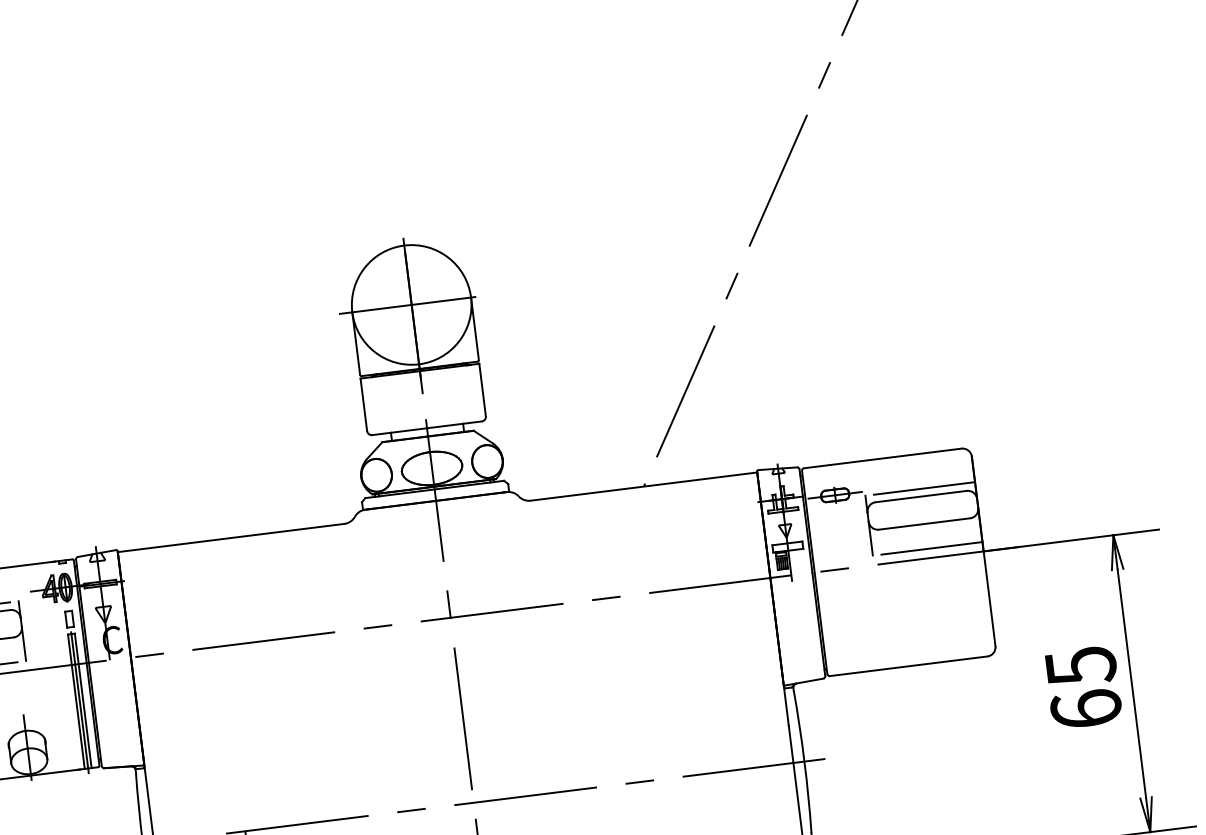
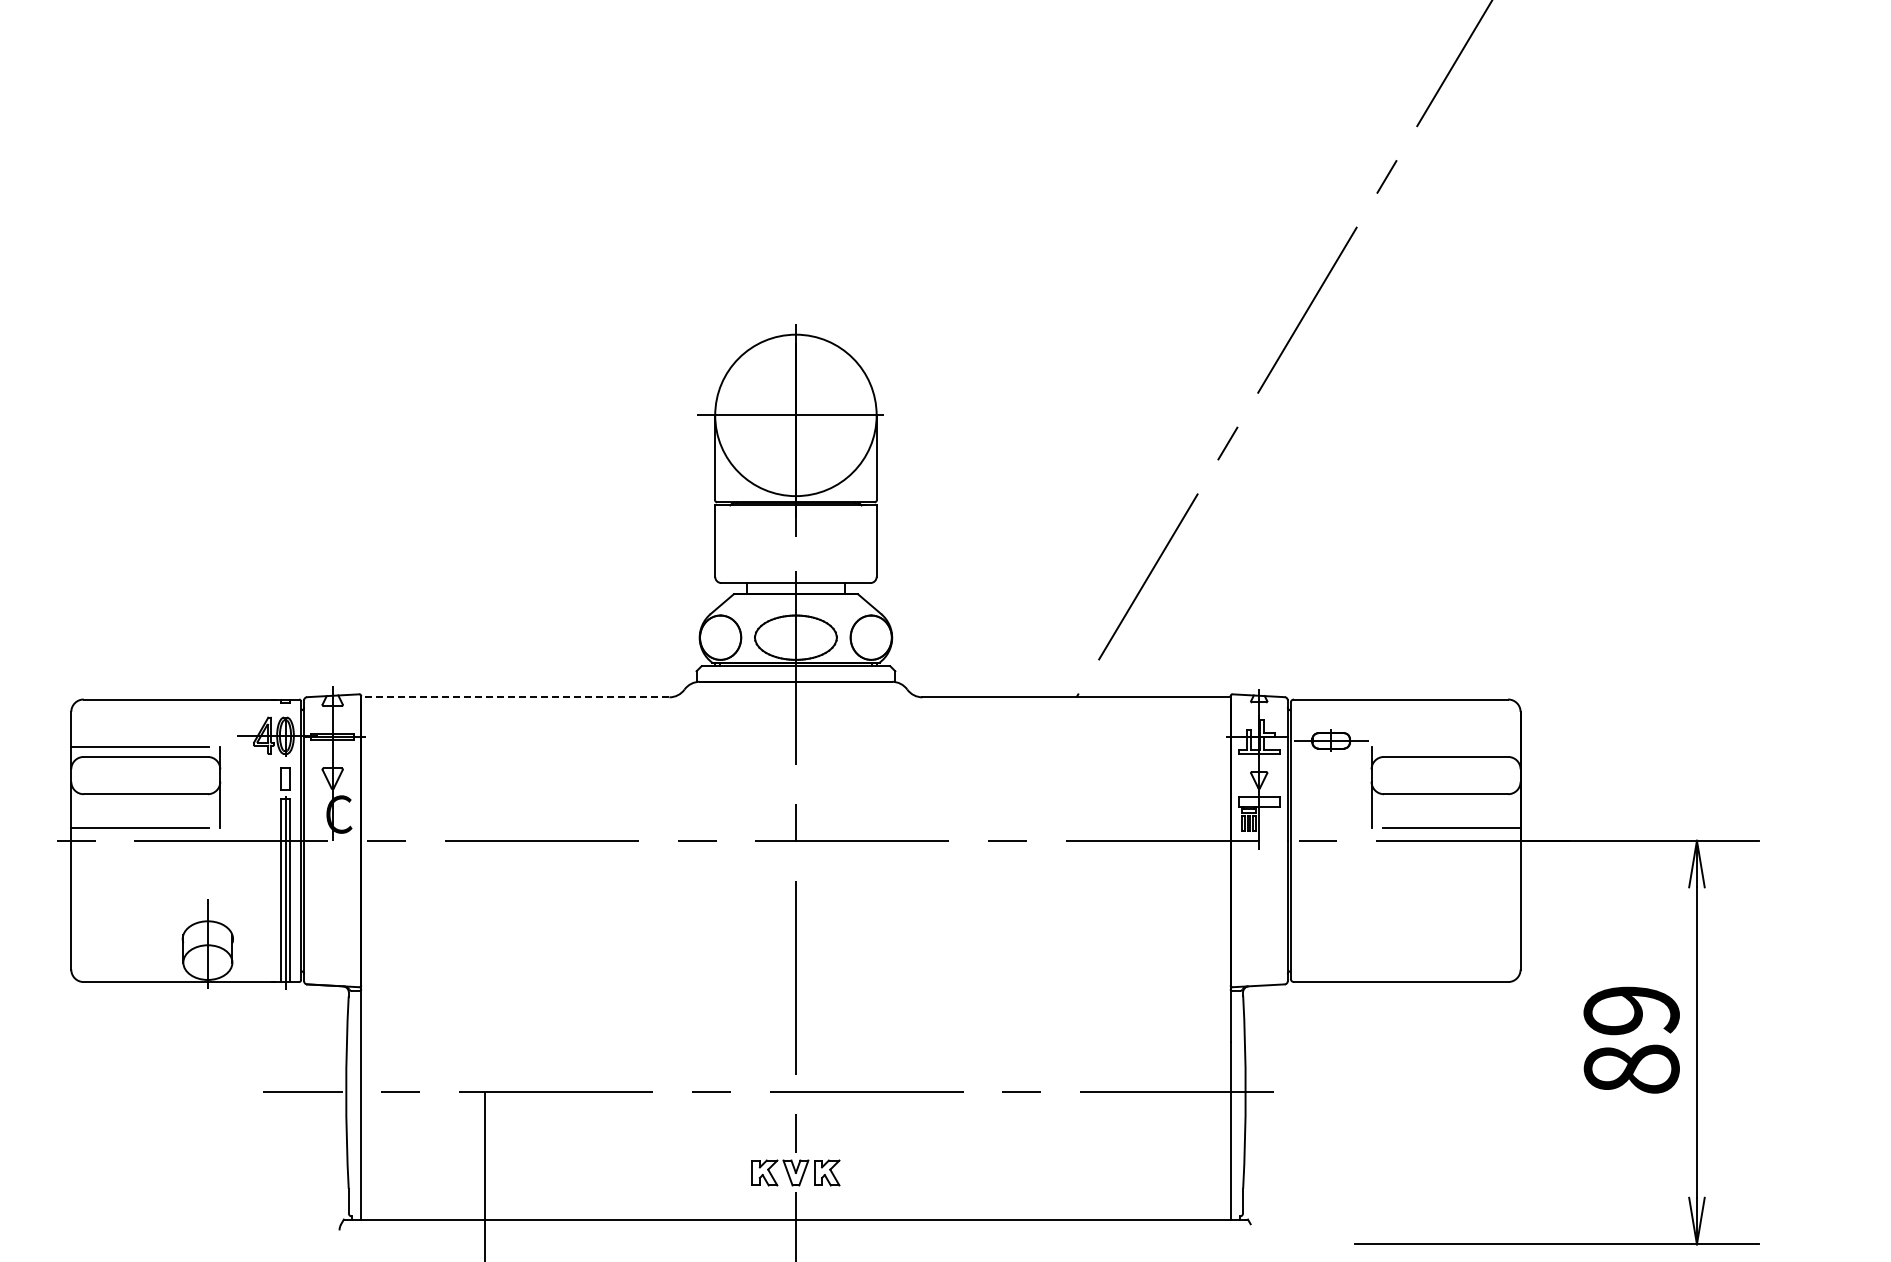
line: (924, 488) -> (1451, 746), removed
line: (230, 538) -> (514, 697), solid -> dashed
text: (1083, 687) -> (1631, 1039), 65 -> 89

